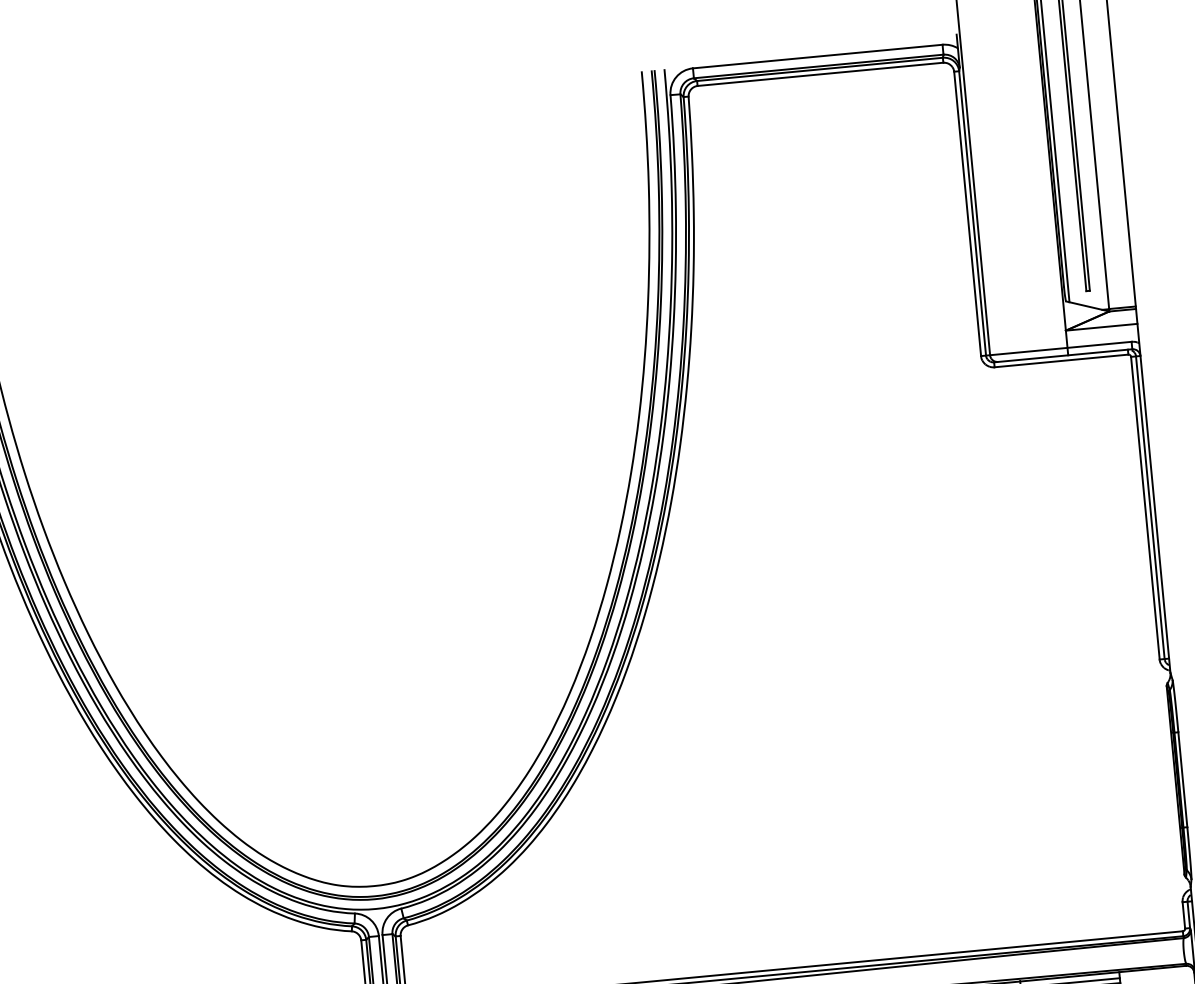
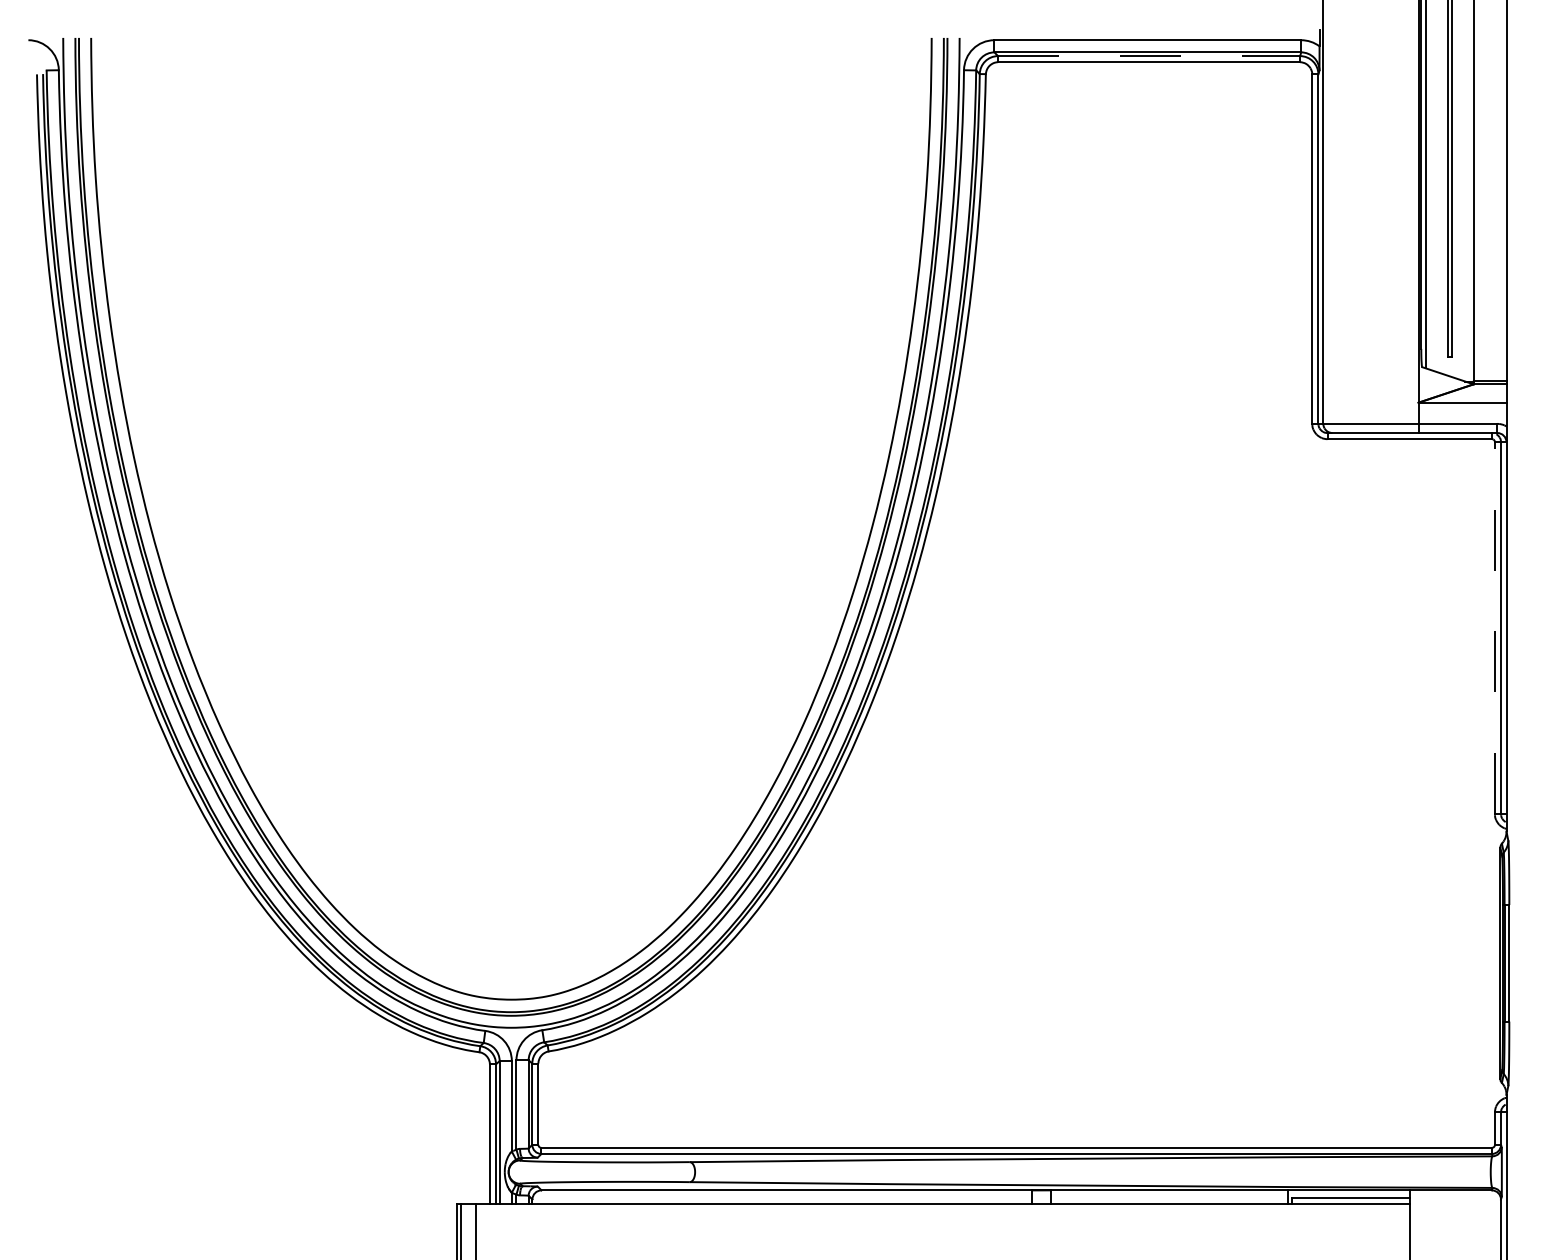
line: (820, 69) -> (1149, 56), solid -> dashed
line: (1145, 508) -> (1494, 628), solid -> dashed

